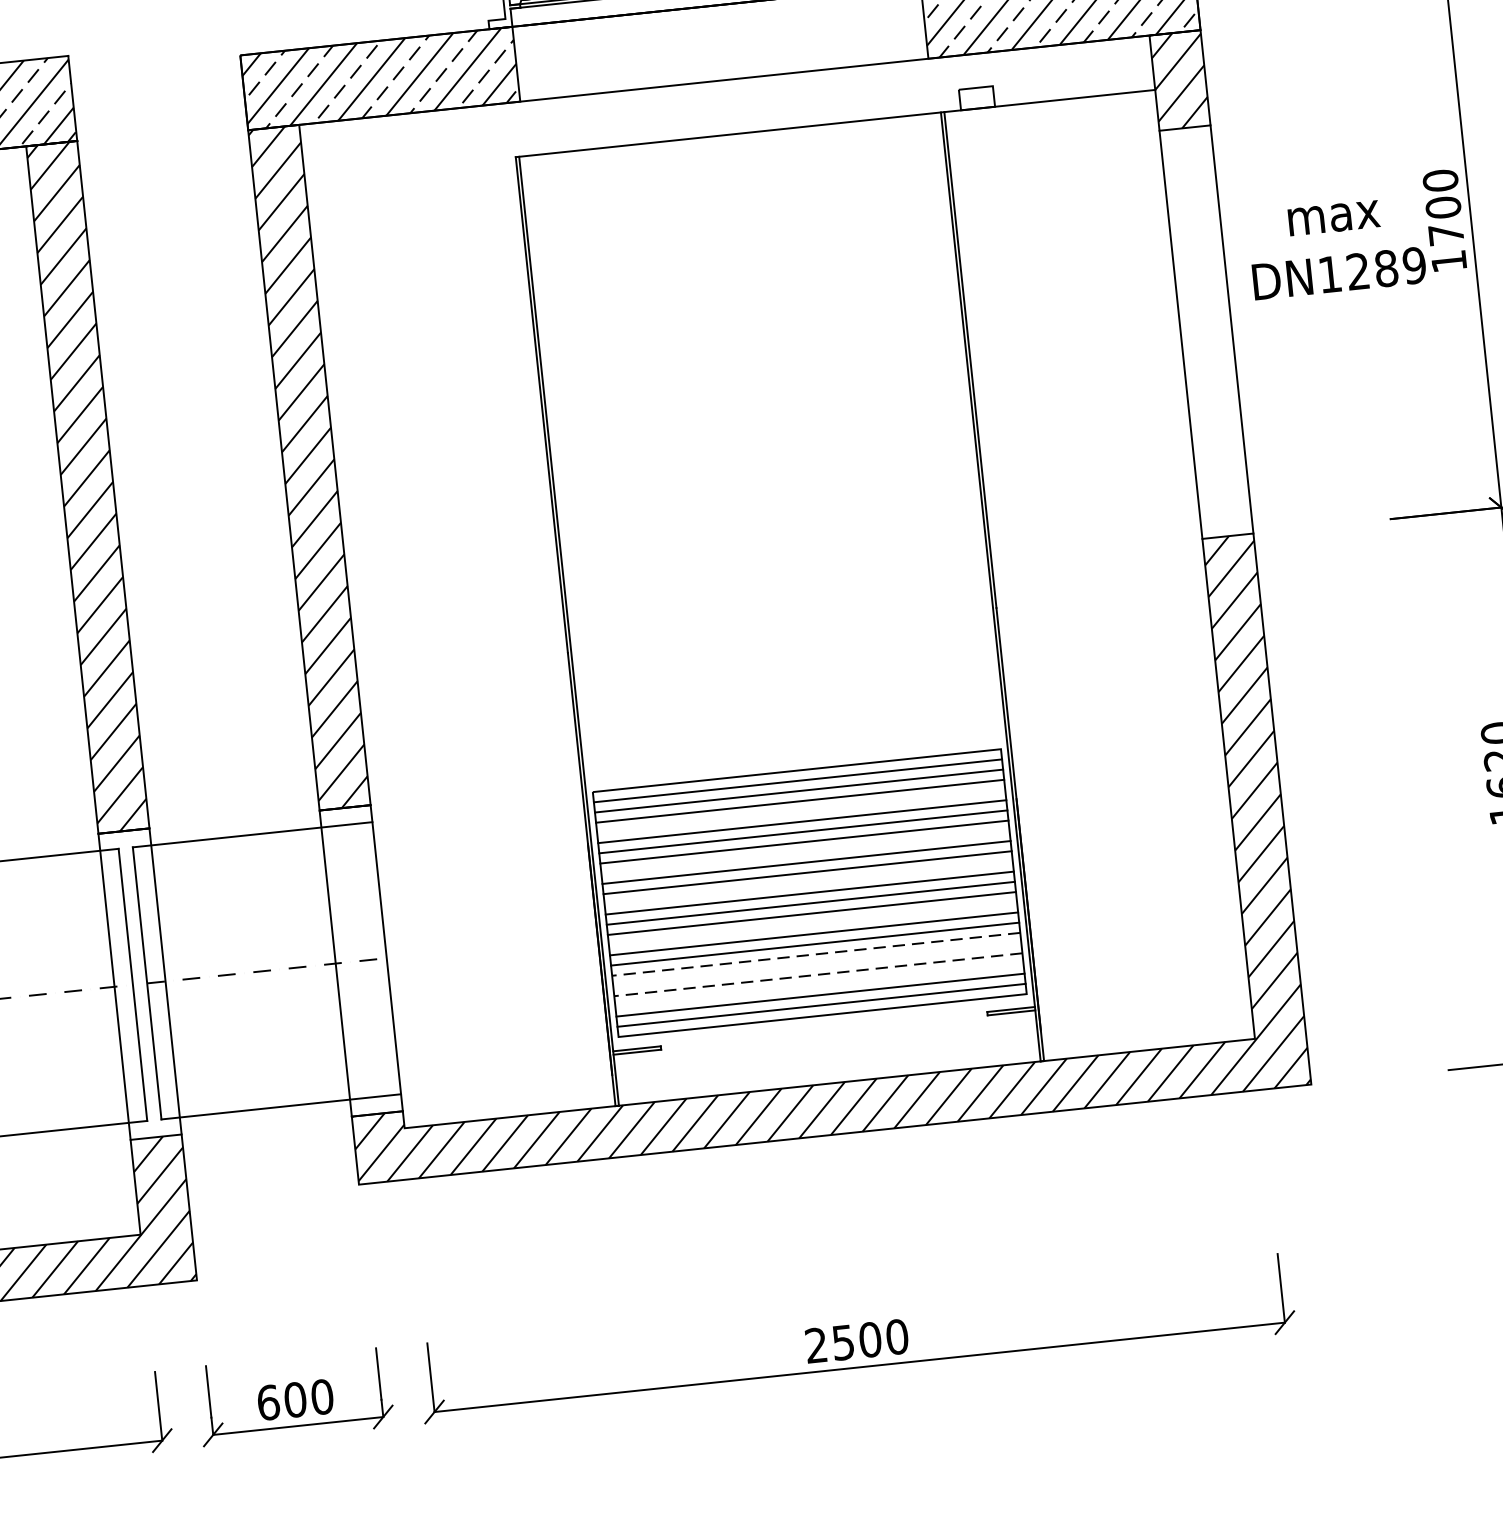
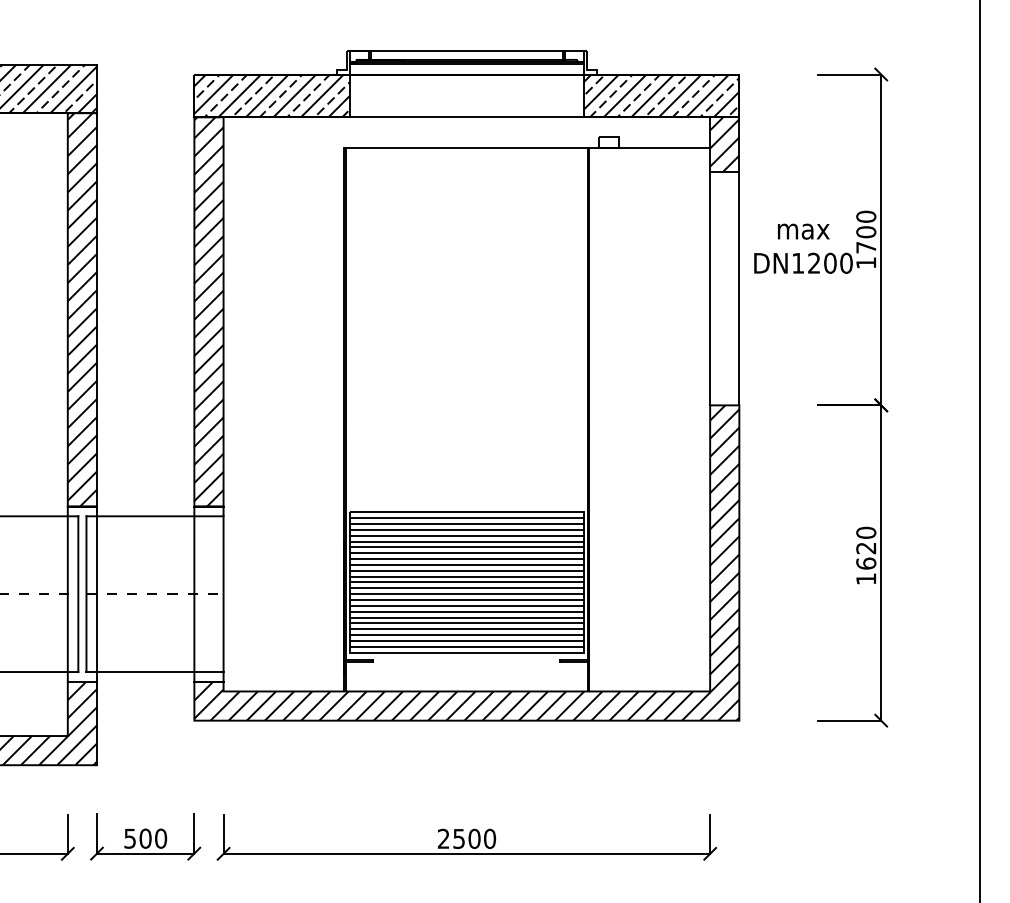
text: (1400, 267) -> (838, 263), DN1289 -> DN1200
line: (800, 811) -> (466, 535), added
line: (804, 853) -> (466, 559), added
line: (808, 882) -> (466, 576), added
line: (812, 924) -> (466, 600), added
line: (815, 954) -> (466, 617), dashed -> solid
line: (816, 964) -> (466, 623), added
line: (817, 975) -> (466, 629), dashed -> solid
line: (818, 985) -> (466, 635), added
text: (268, 1402) -> (130, 838), 600 -> 500

